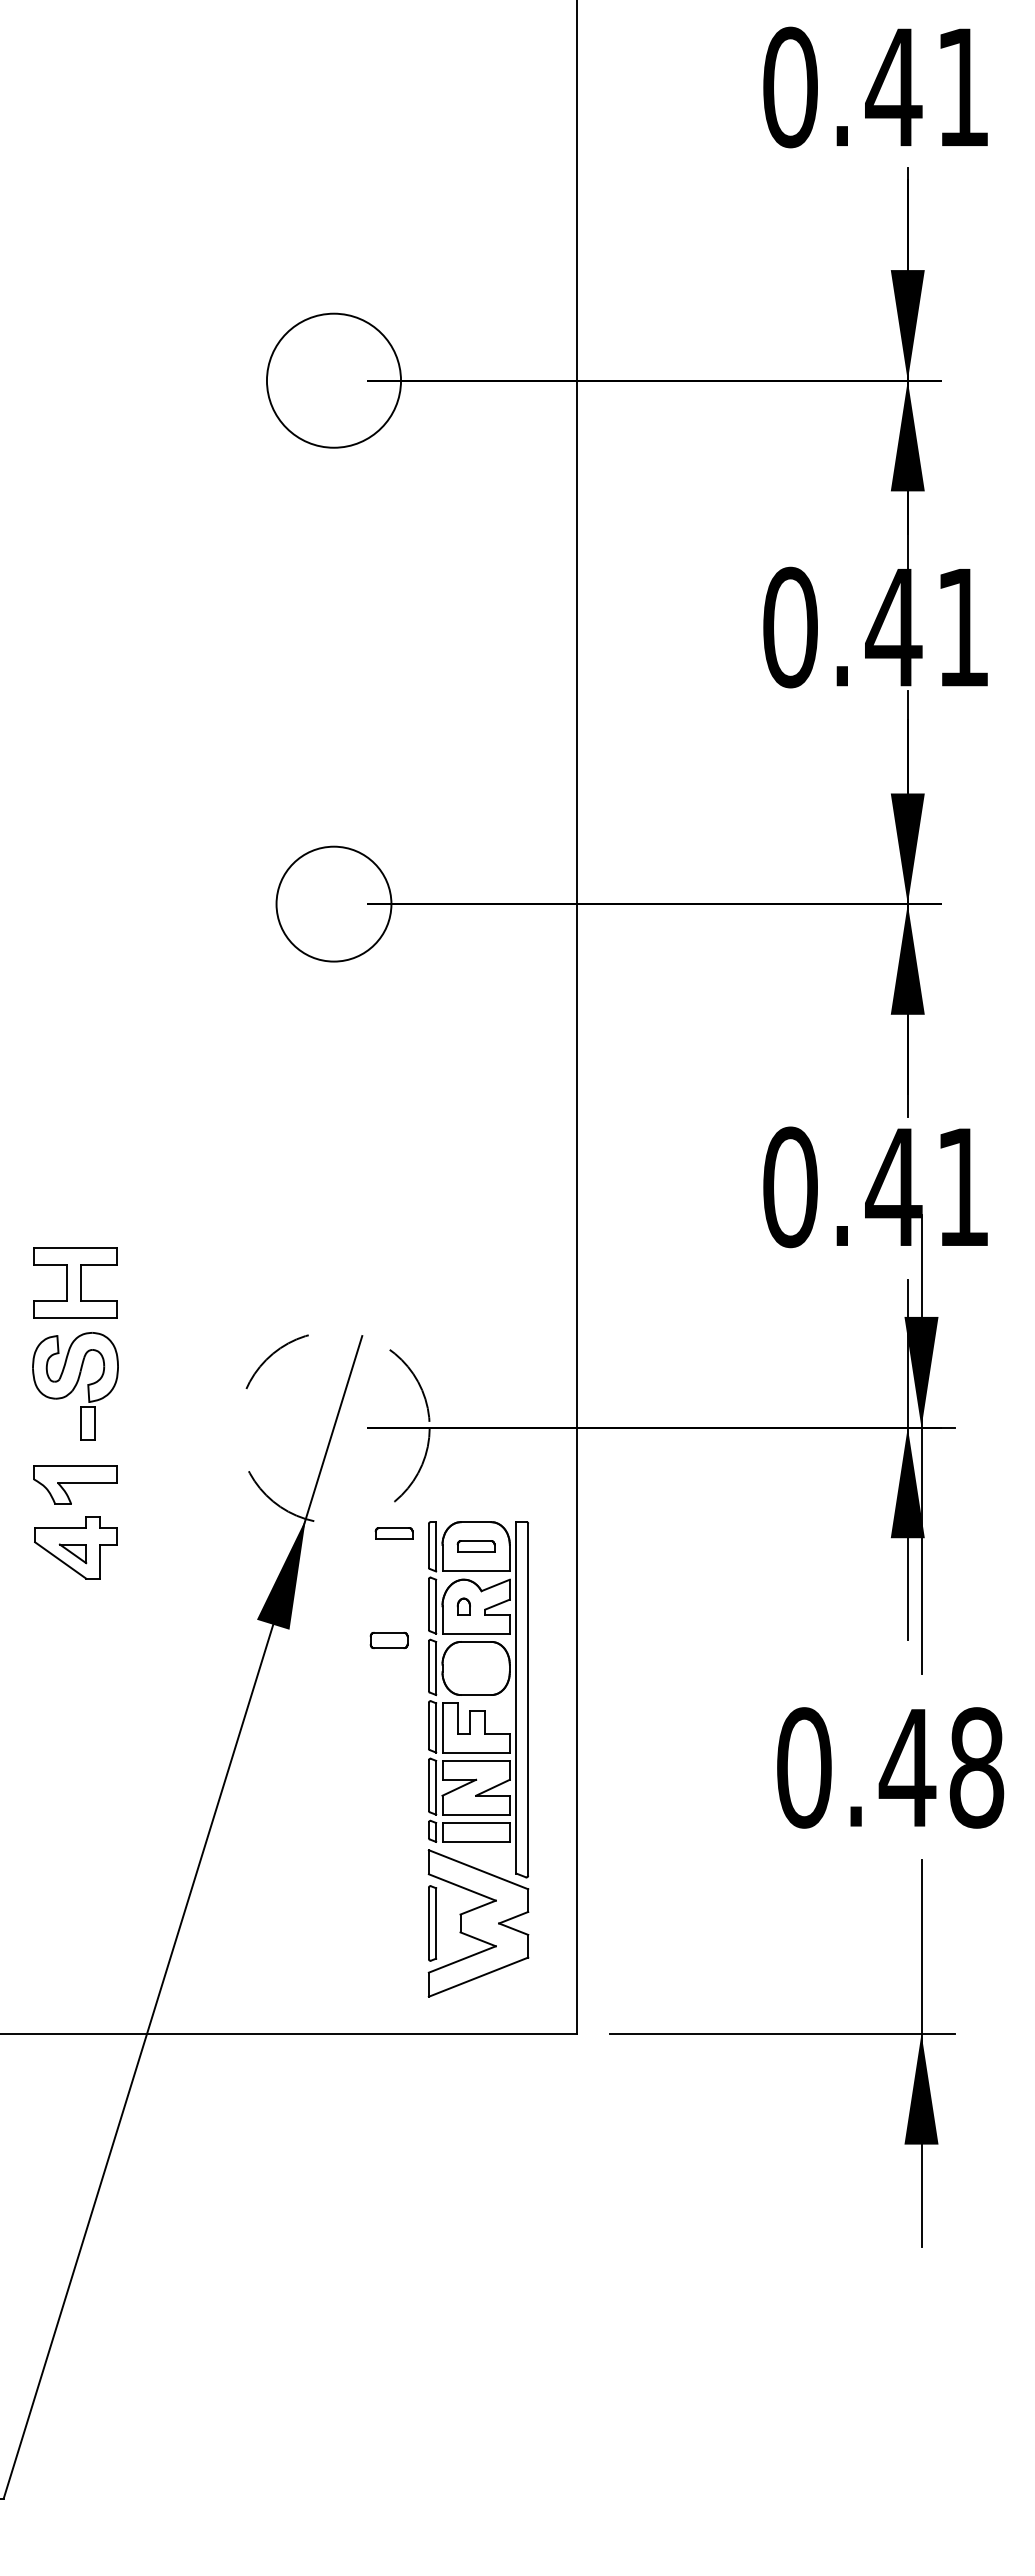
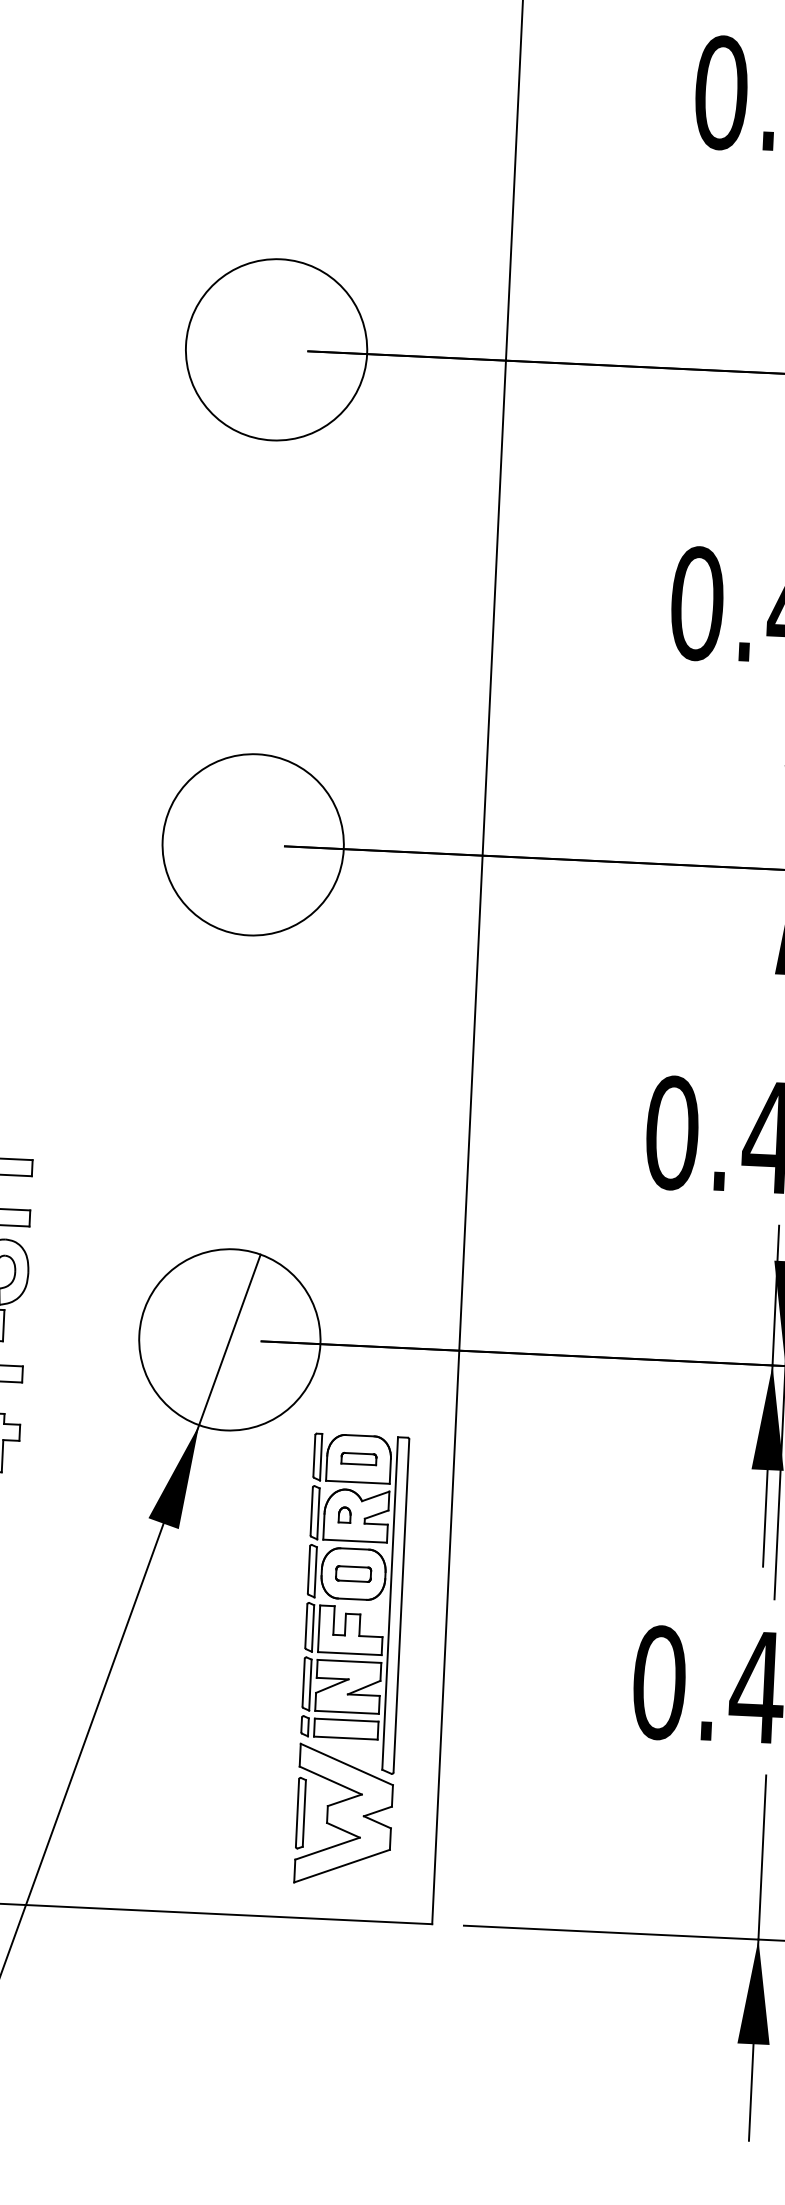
circle: (333, 380) -> (276, 349), size x1.43
circle: (333, 903) -> (252, 844), size x1.67
circle: (333, 1427) -> (229, 1339), dashed -> solid
part: (393, 1533) -> (281, 1442), removed
part: (388, 1640) -> (352, 1574), moved

